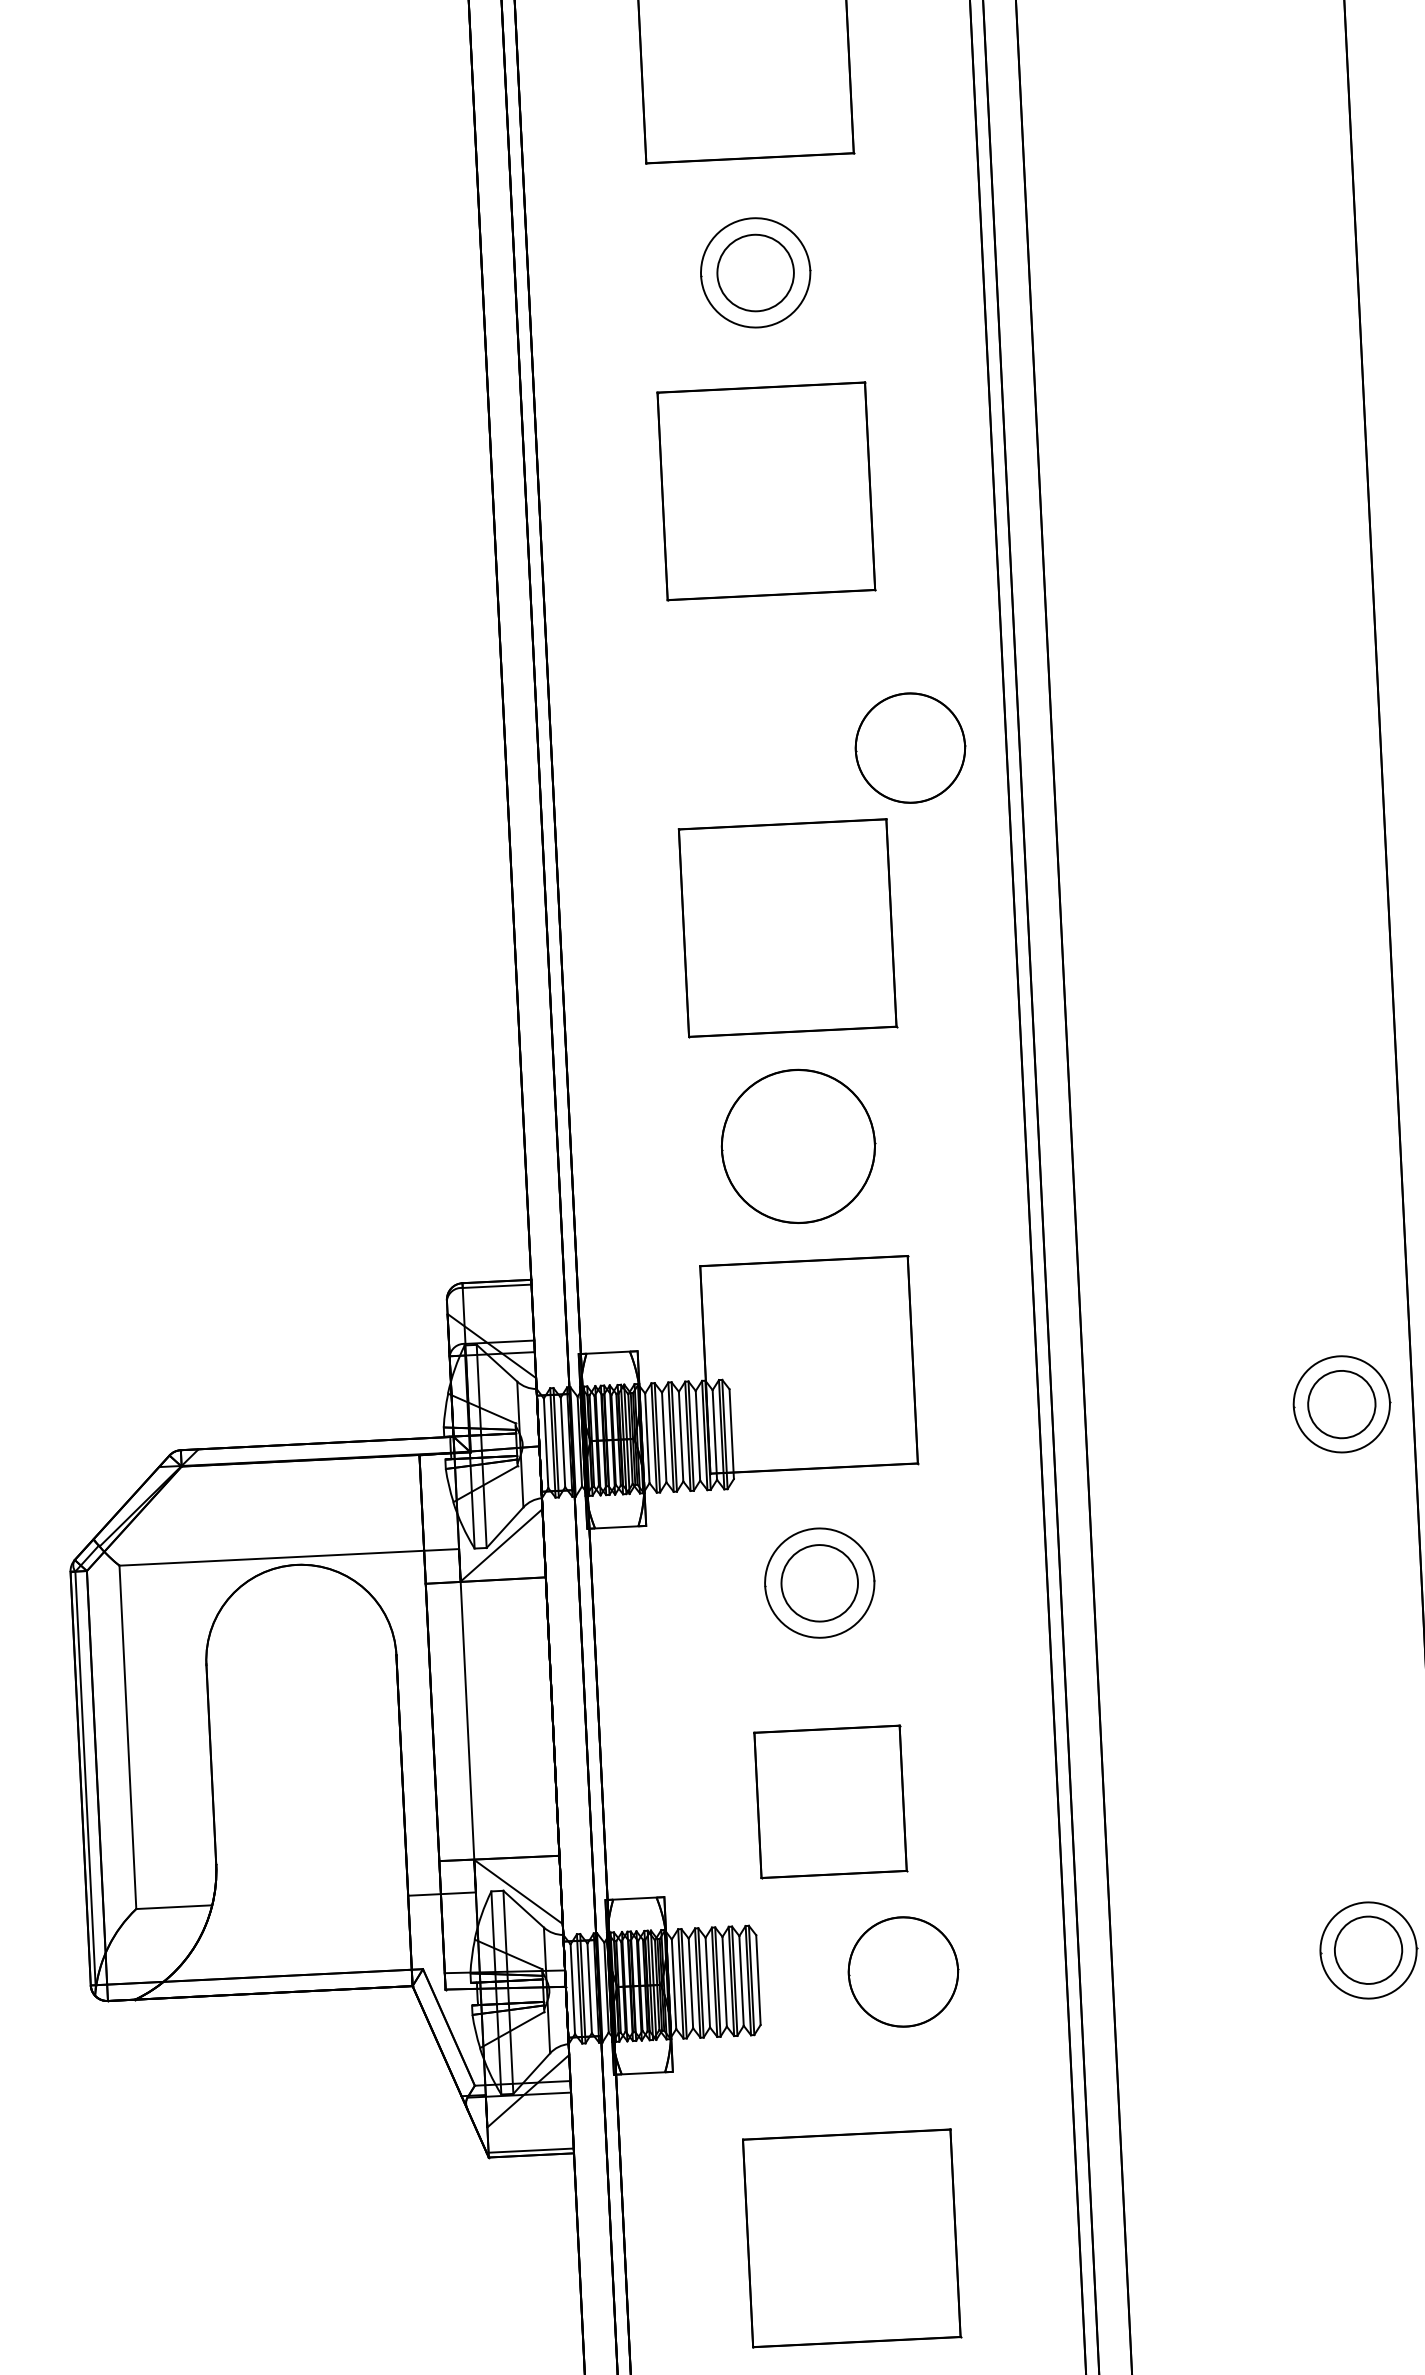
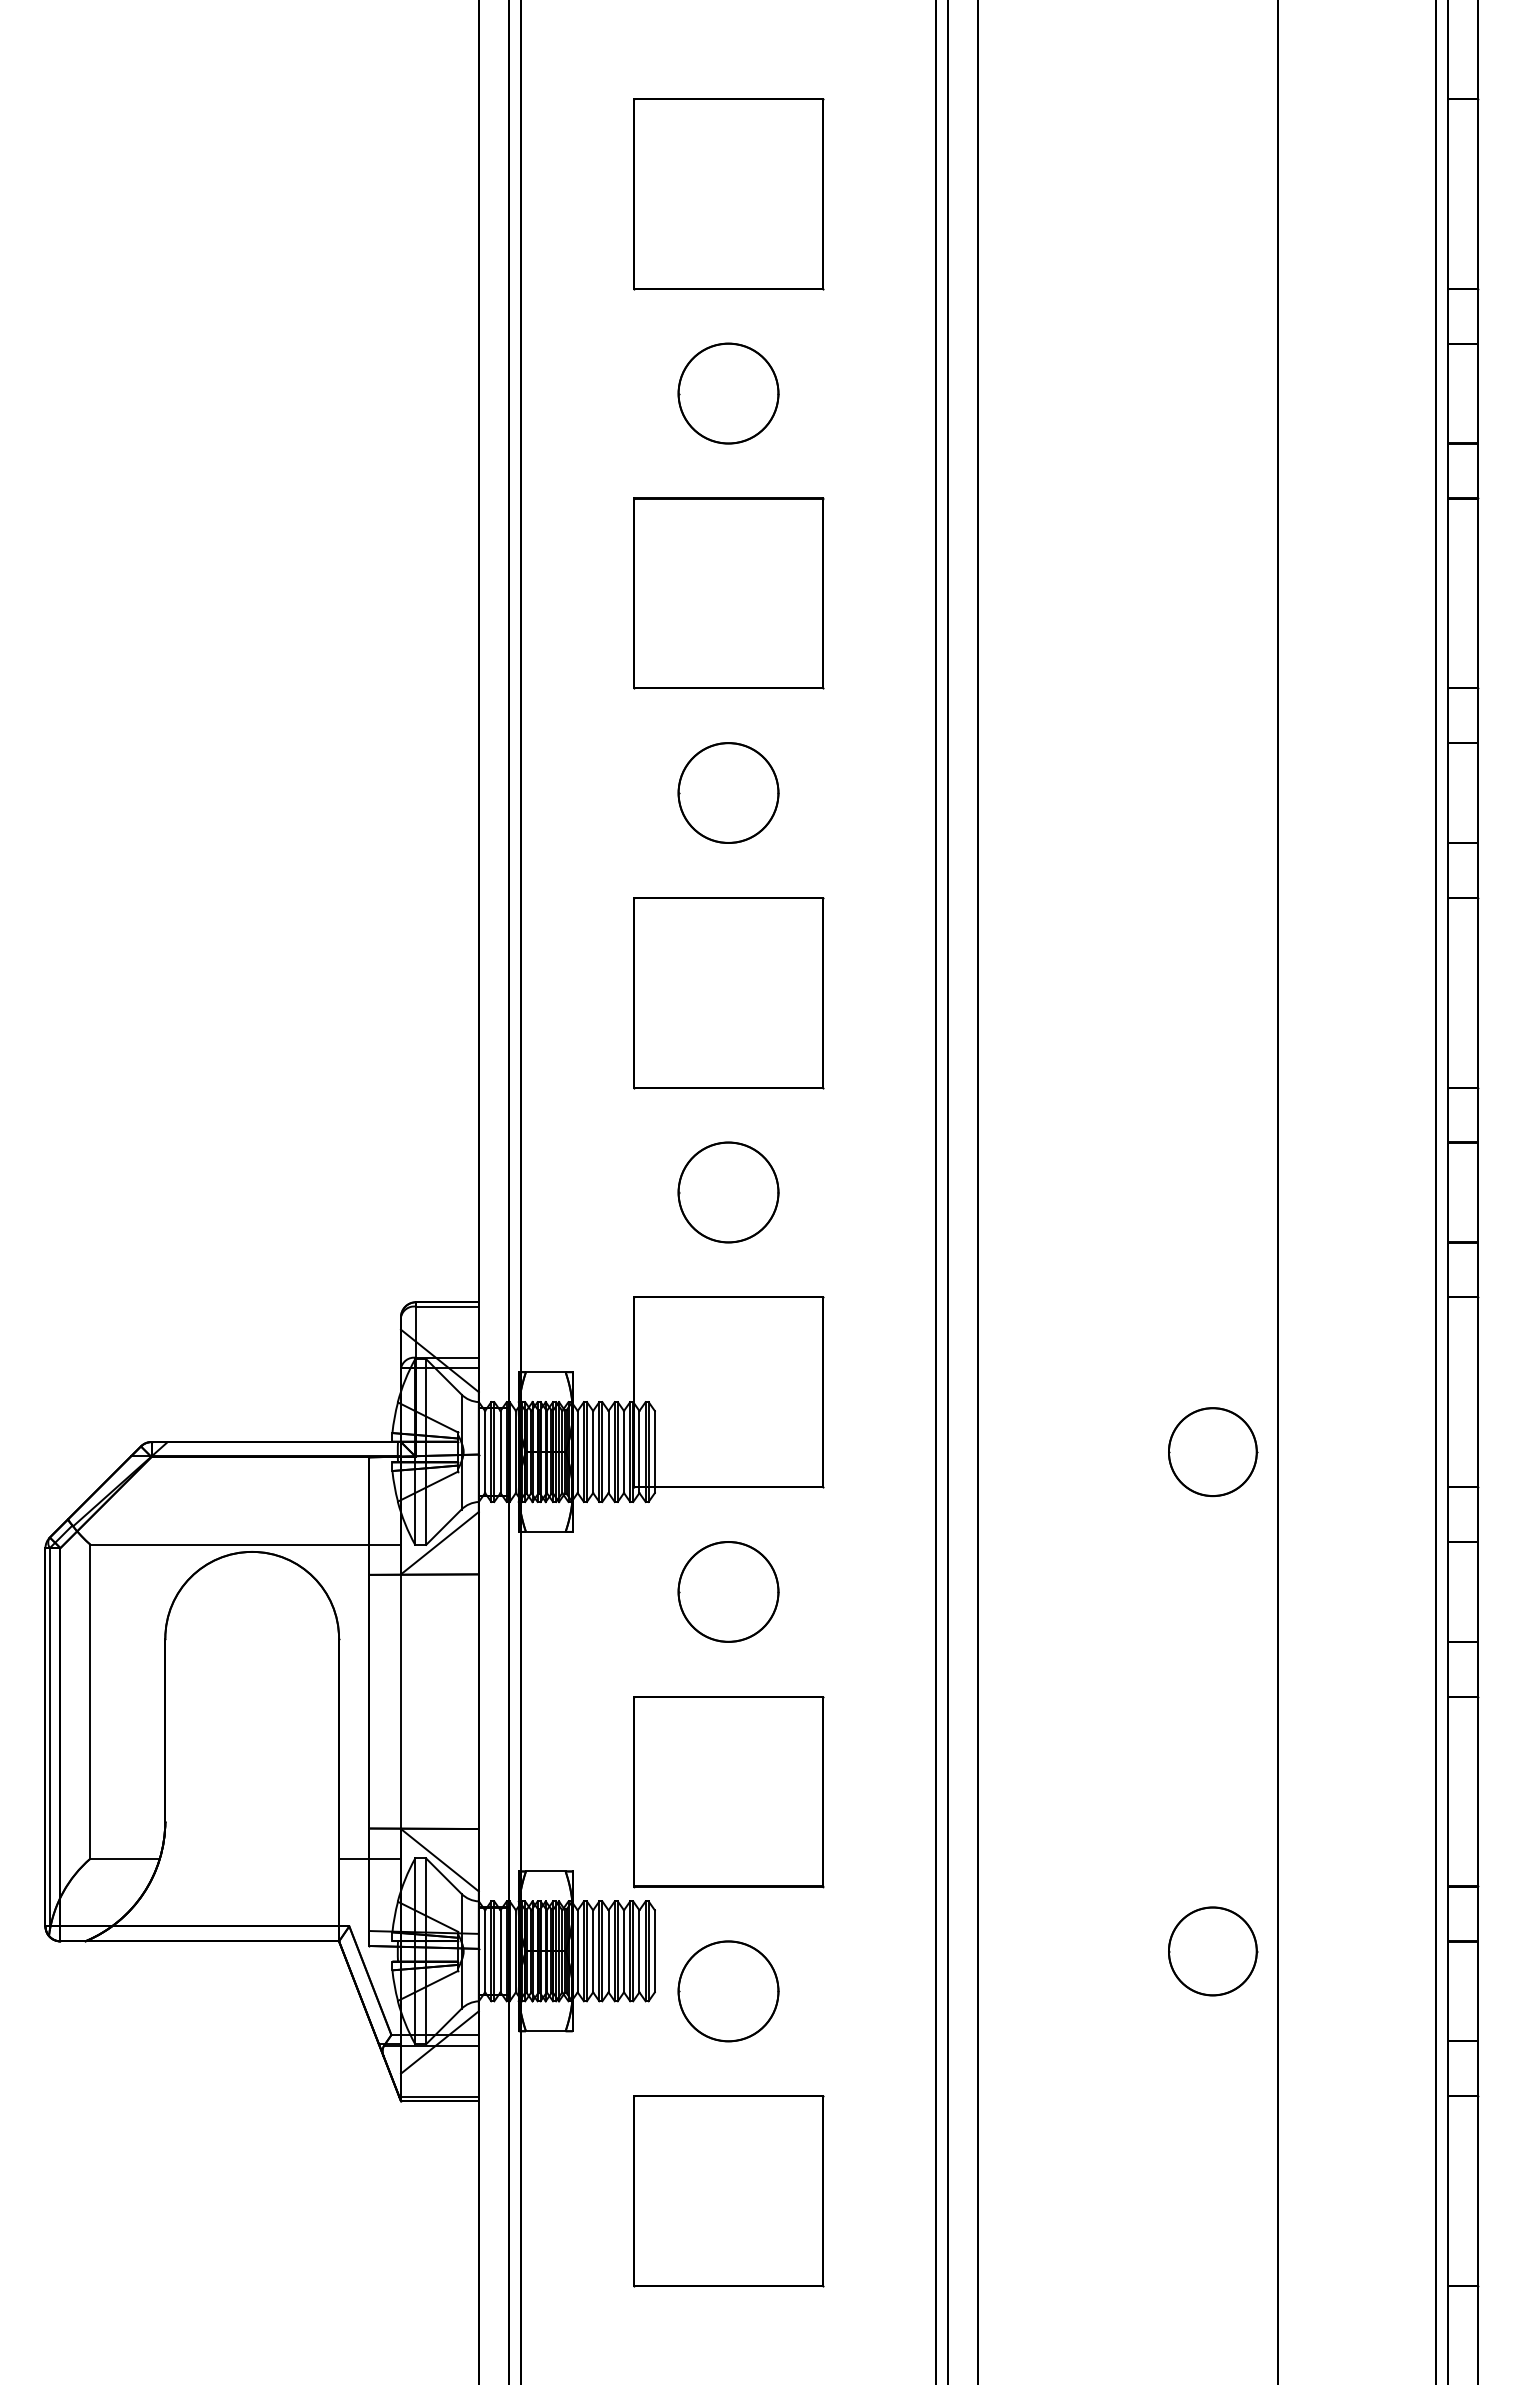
circle: (755, 272) -> (728, 393), size x1.43
part: (910, 747) -> (728, 792), moved
part: (798, 1146) -> (728, 1192), size x0.71
circle: (1341, 1404) -> (1212, 1452), size x1.43
circle: (819, 1582) -> (728, 1591), size x1.43
part: (830, 1802) -> (728, 1792), size x1.43
circle: (1368, 1950) -> (1212, 1951), size x1.43
part: (903, 1972) -> (728, 1991), moved

